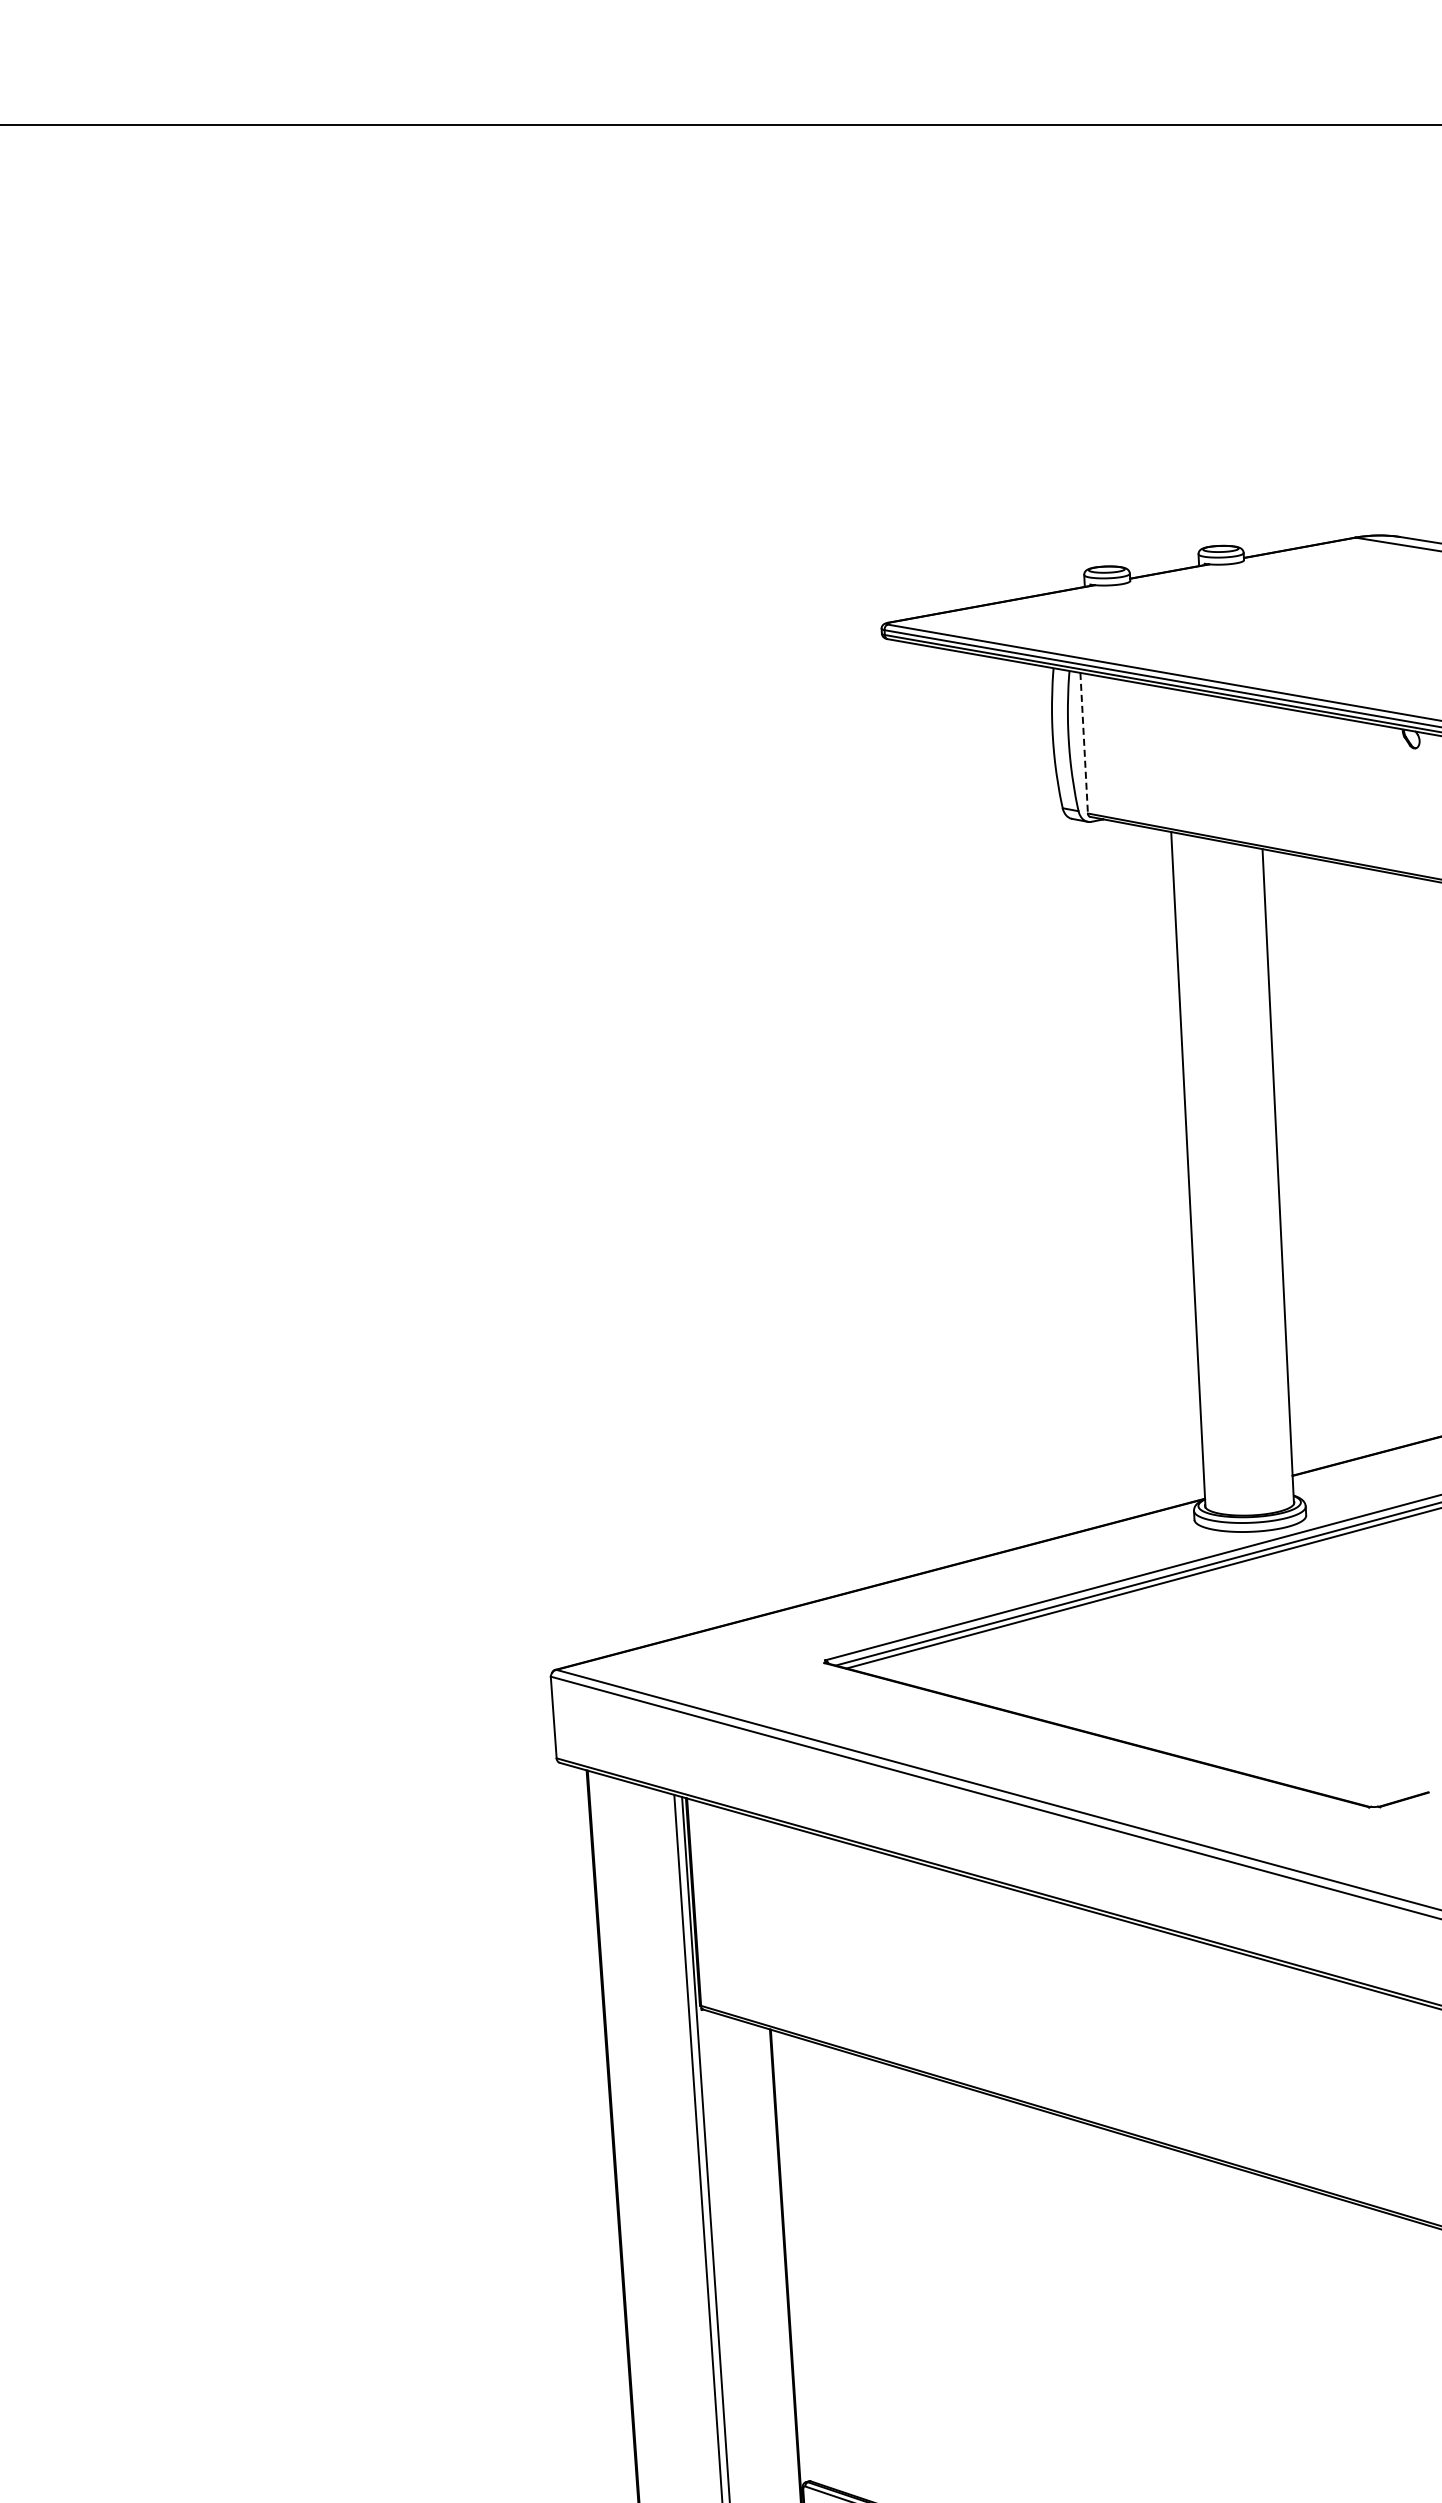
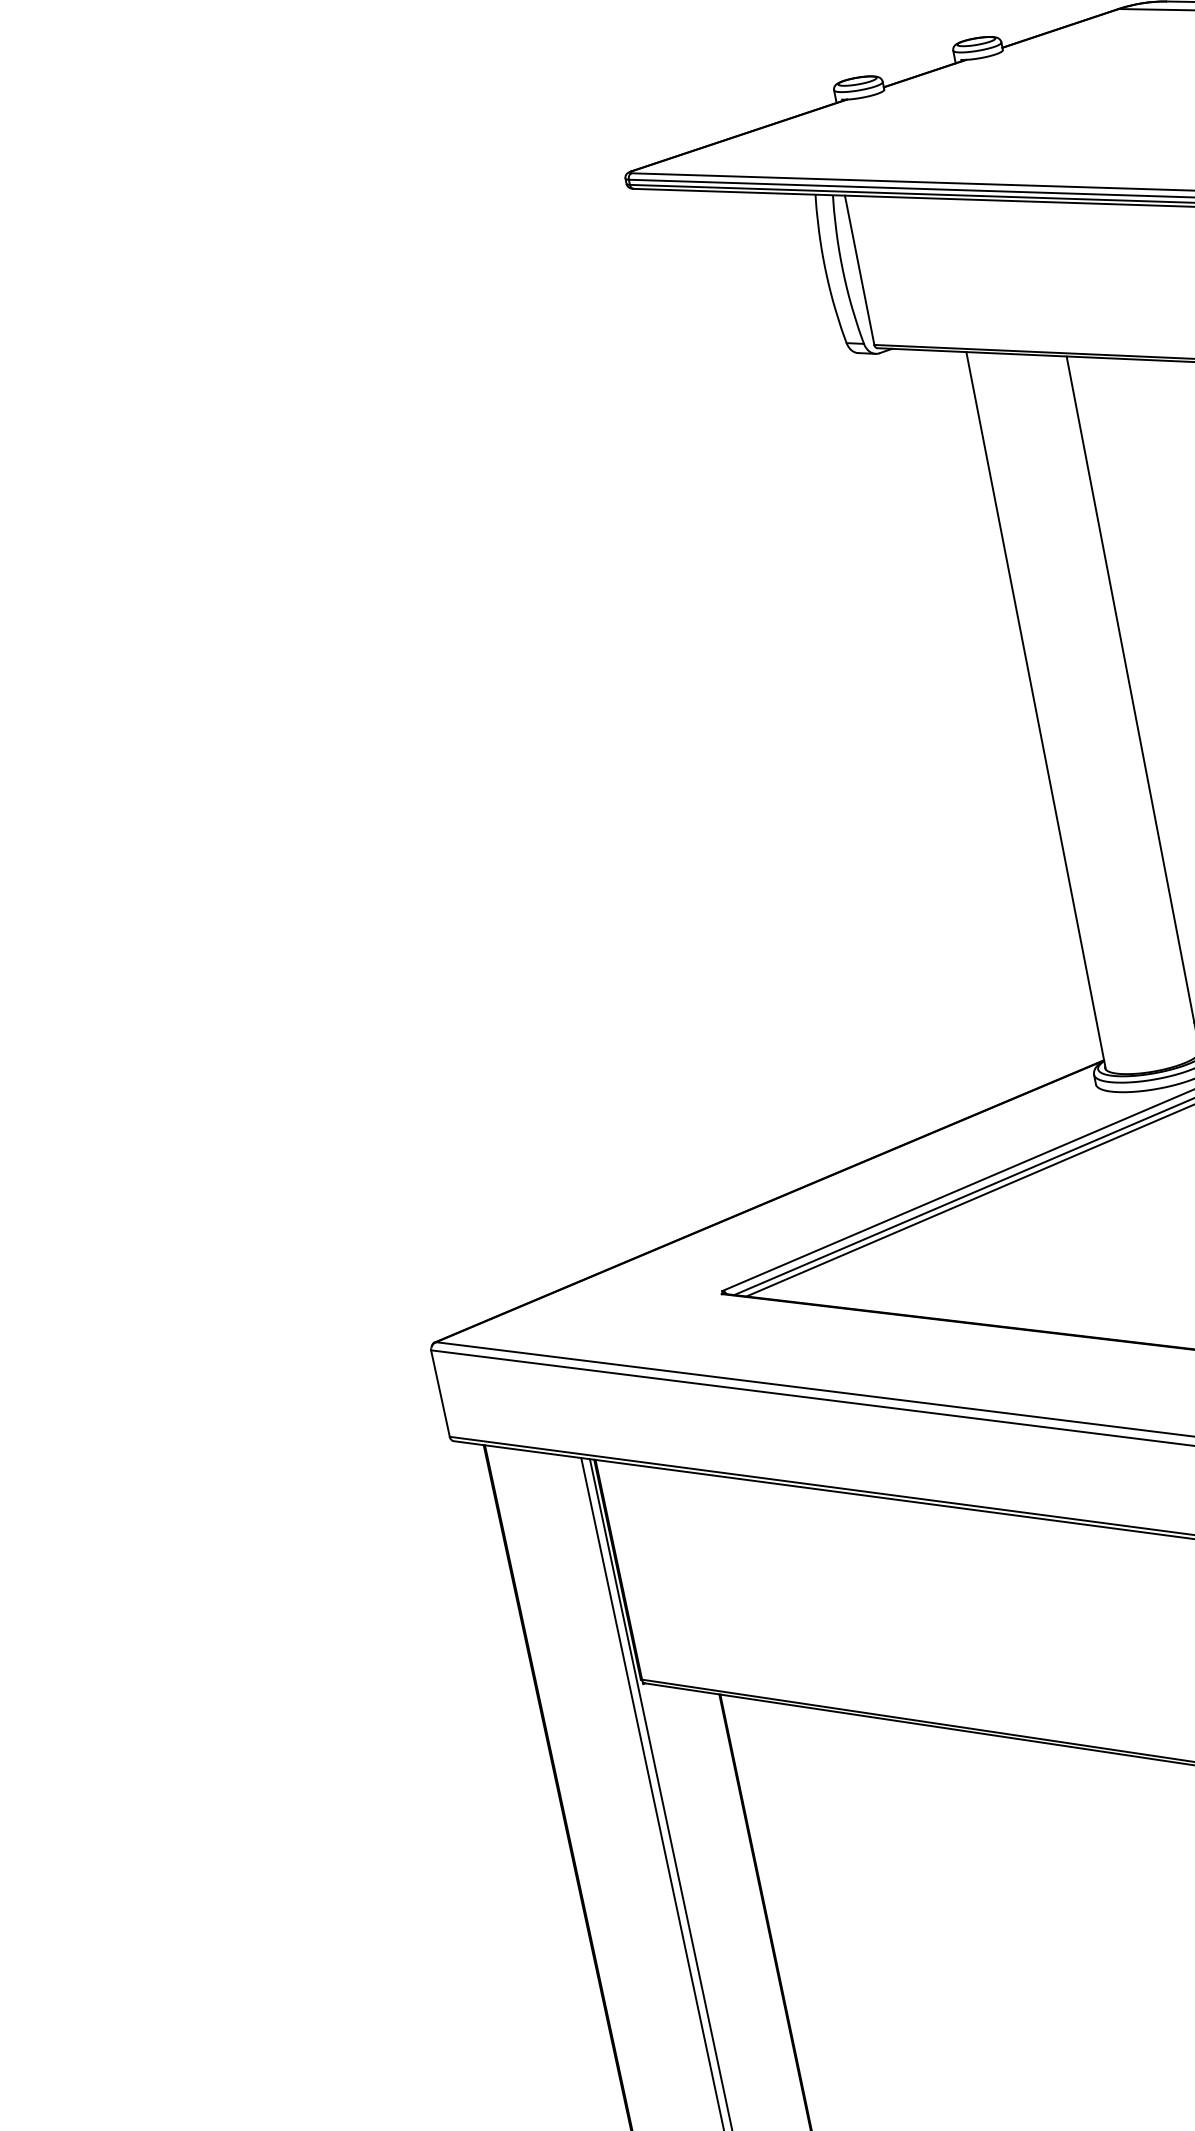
line: (1084, 743) -> (860, 270), dashed -> solid

